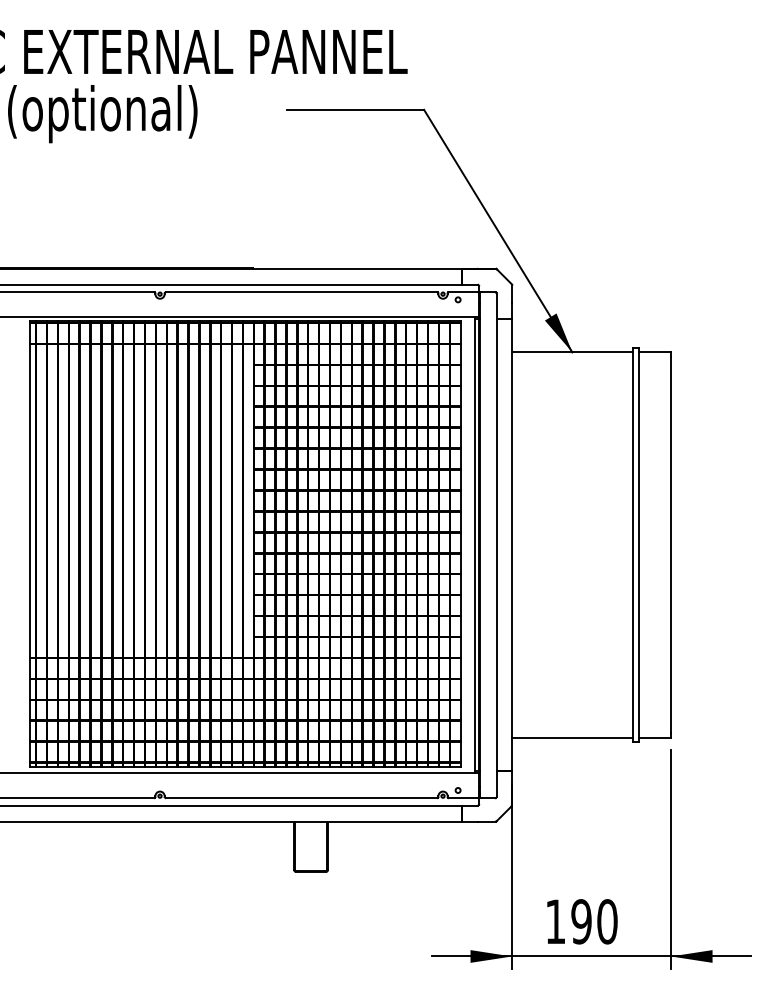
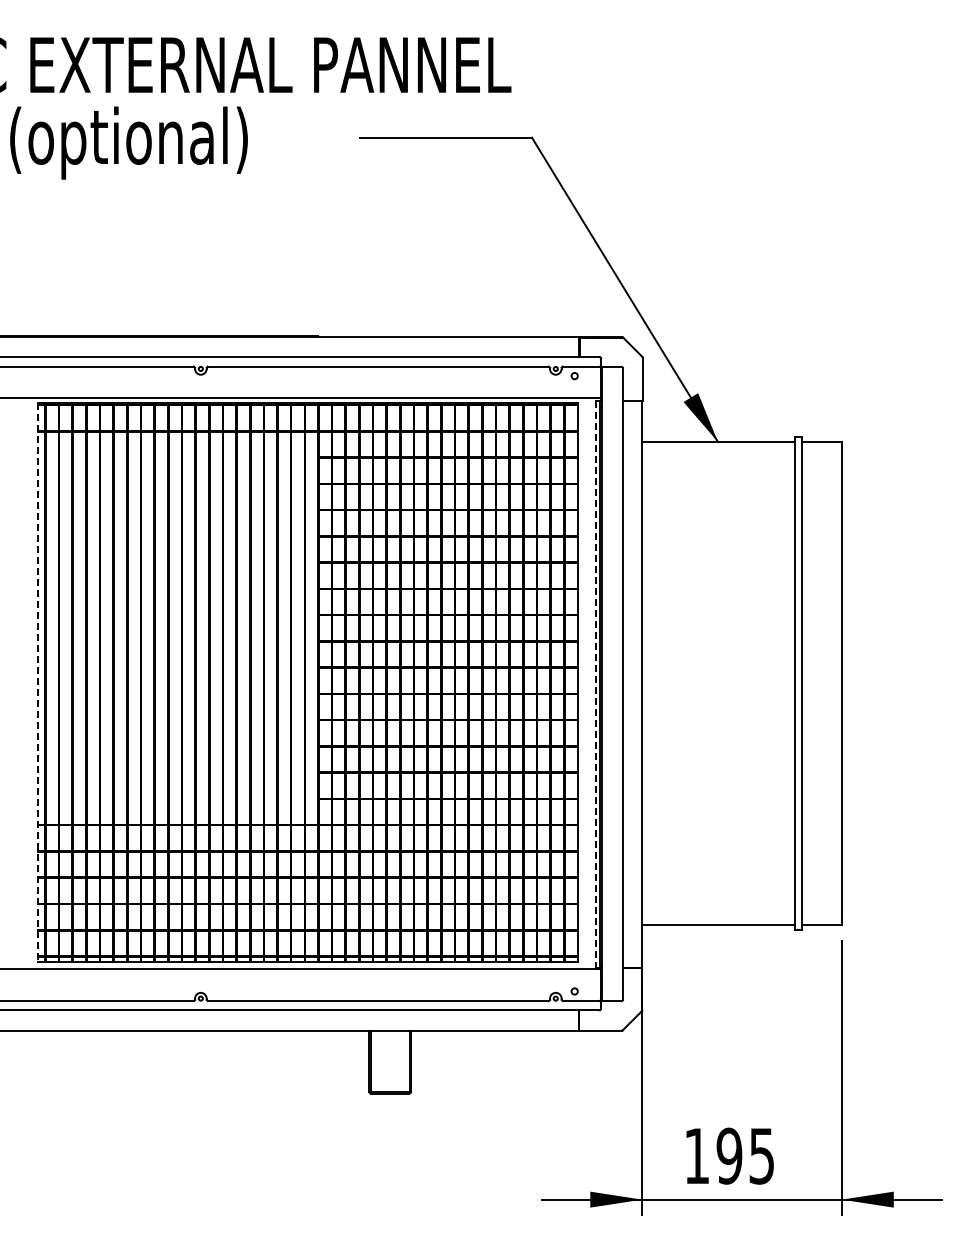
line: (30, 544) -> (38, 682), solid -> dashed
line: (474, 544) -> (595, 683), solid -> dashed
text: (607, 921) -> (761, 1155), 190 -> 195

